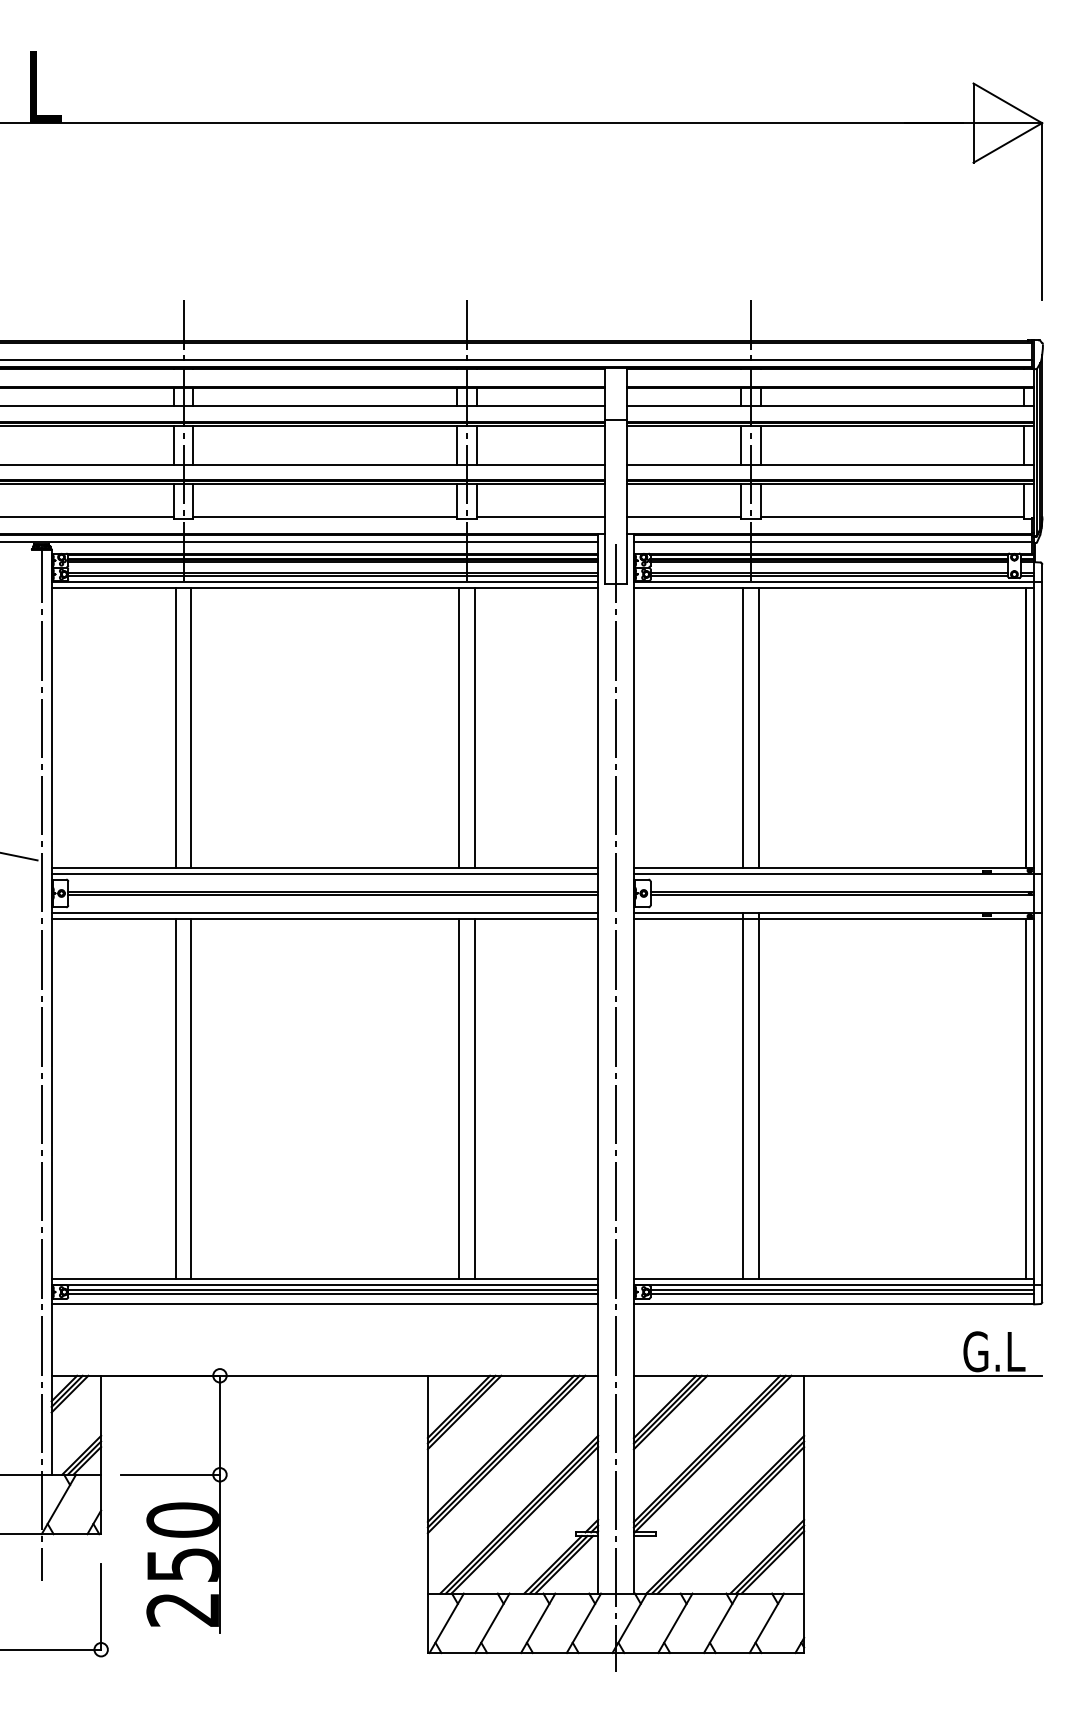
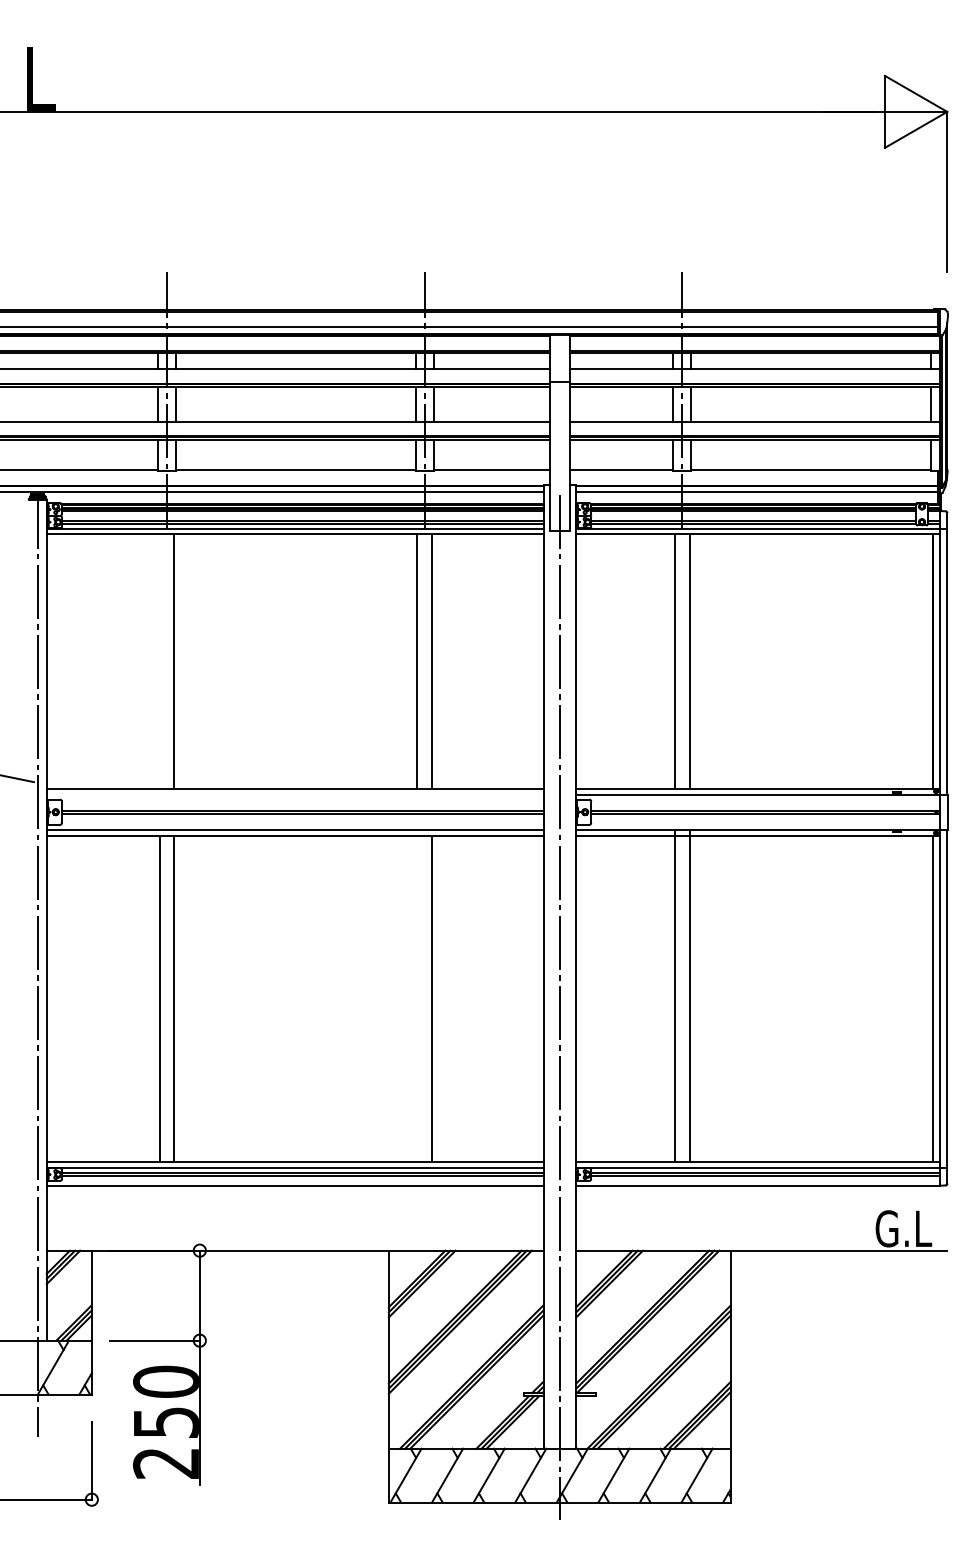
line: (175, 727) -> (159, 661), removed
line: (324, 874) -> (294, 794), removed
line: (459, 1098) -> (417, 998), removed

